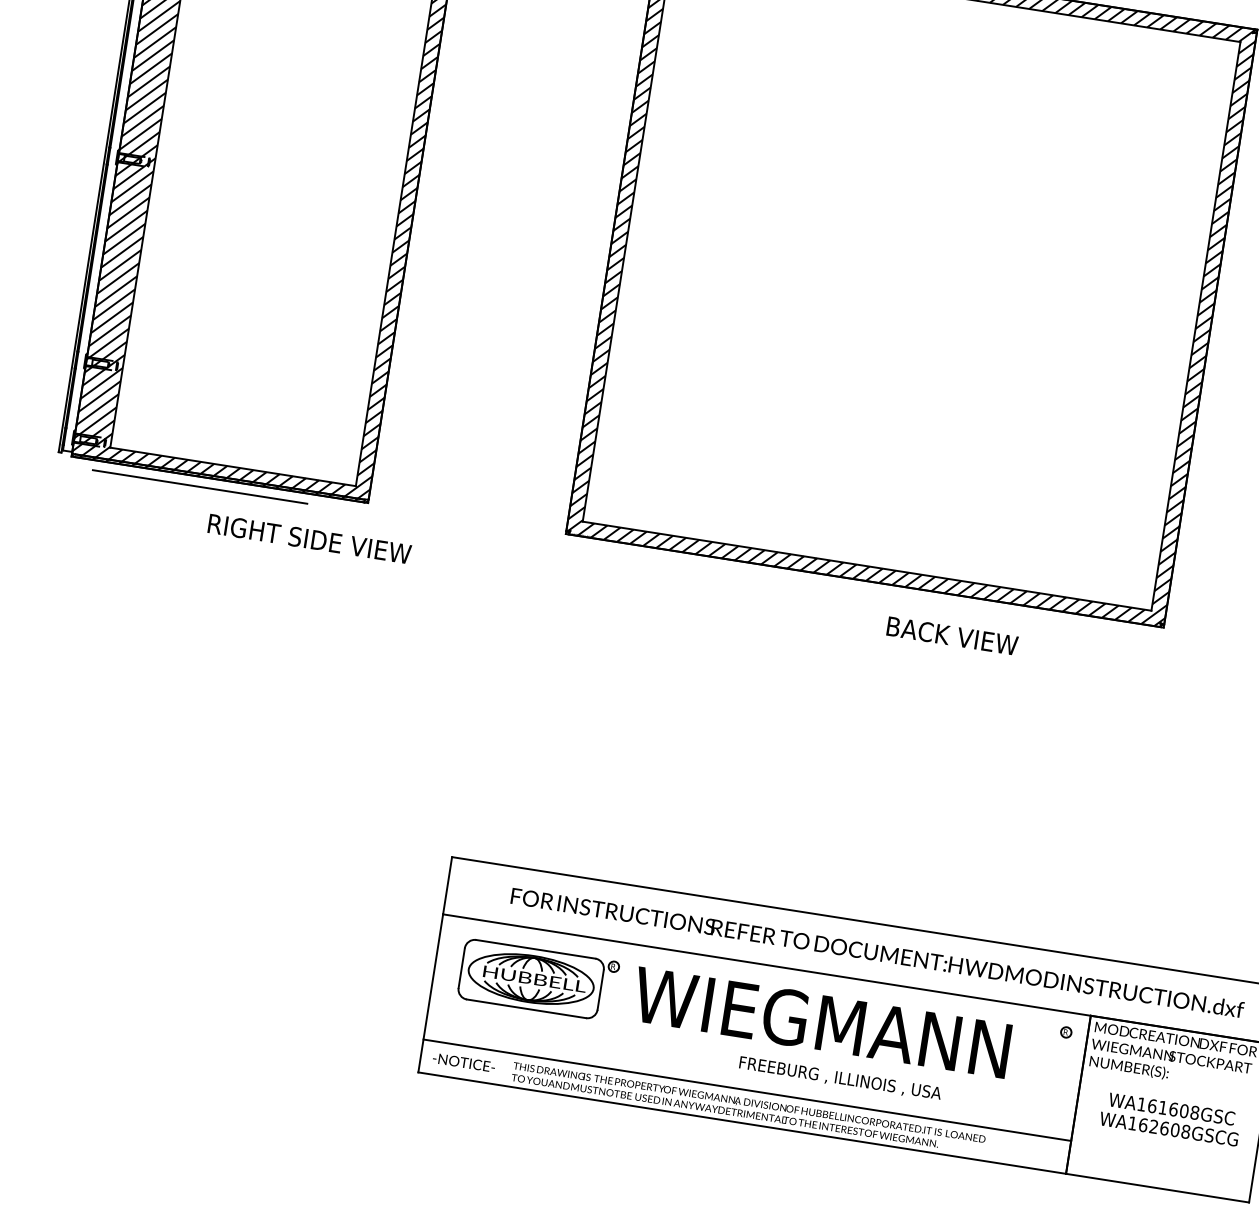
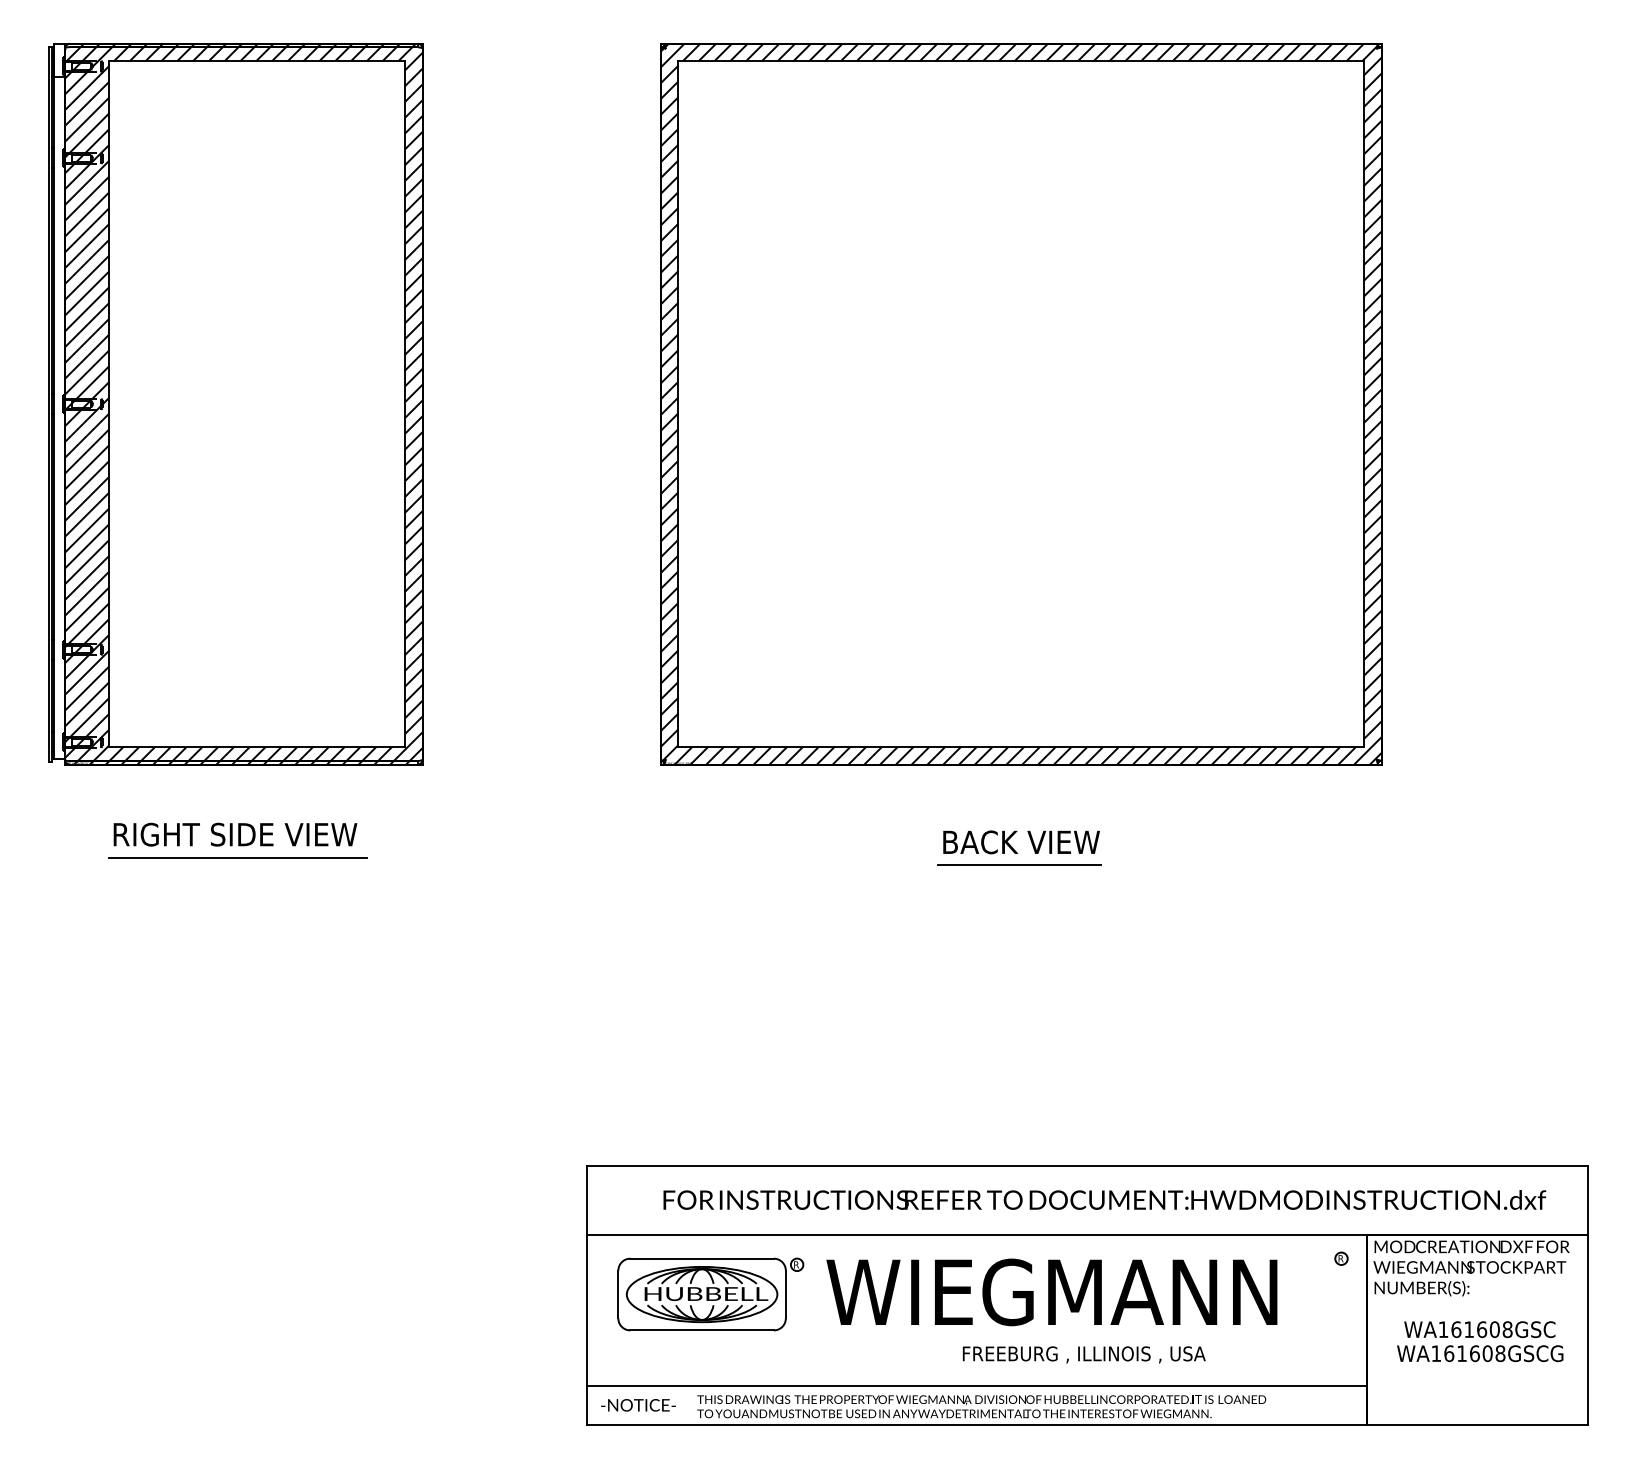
line: (199, 486) -> (237, 857), moved
text: (309, 538) -> (235, 834), moved
text: (952, 636) -> (1021, 842), moved
line: (850, 664) -> (1019, 865), added
text: (1153, 1126) -> (1461, 1353), WA162608GSCG -> WA161608GSCG

